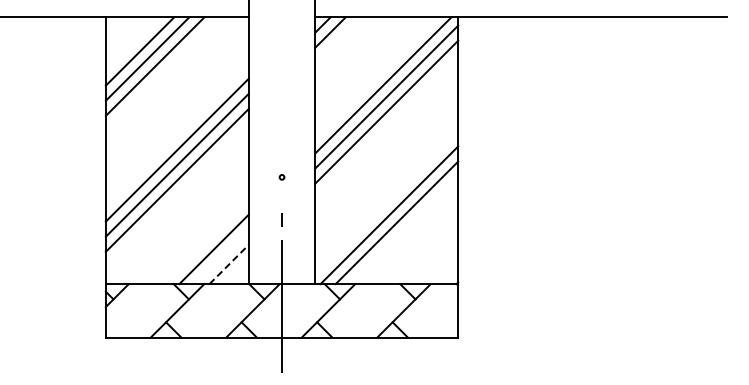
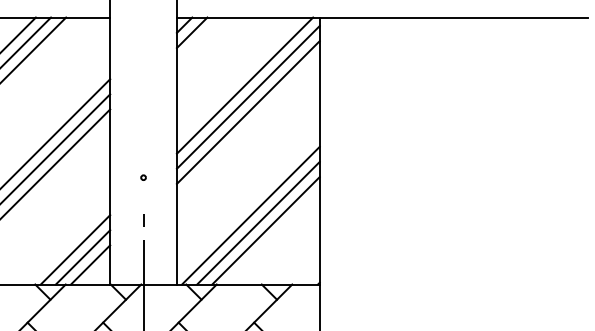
line: (404, 230) -> (266, 230), added
line: (221, 256) -> (83, 256), added
line: (229, 264) -> (91, 264), dashed -> solid

